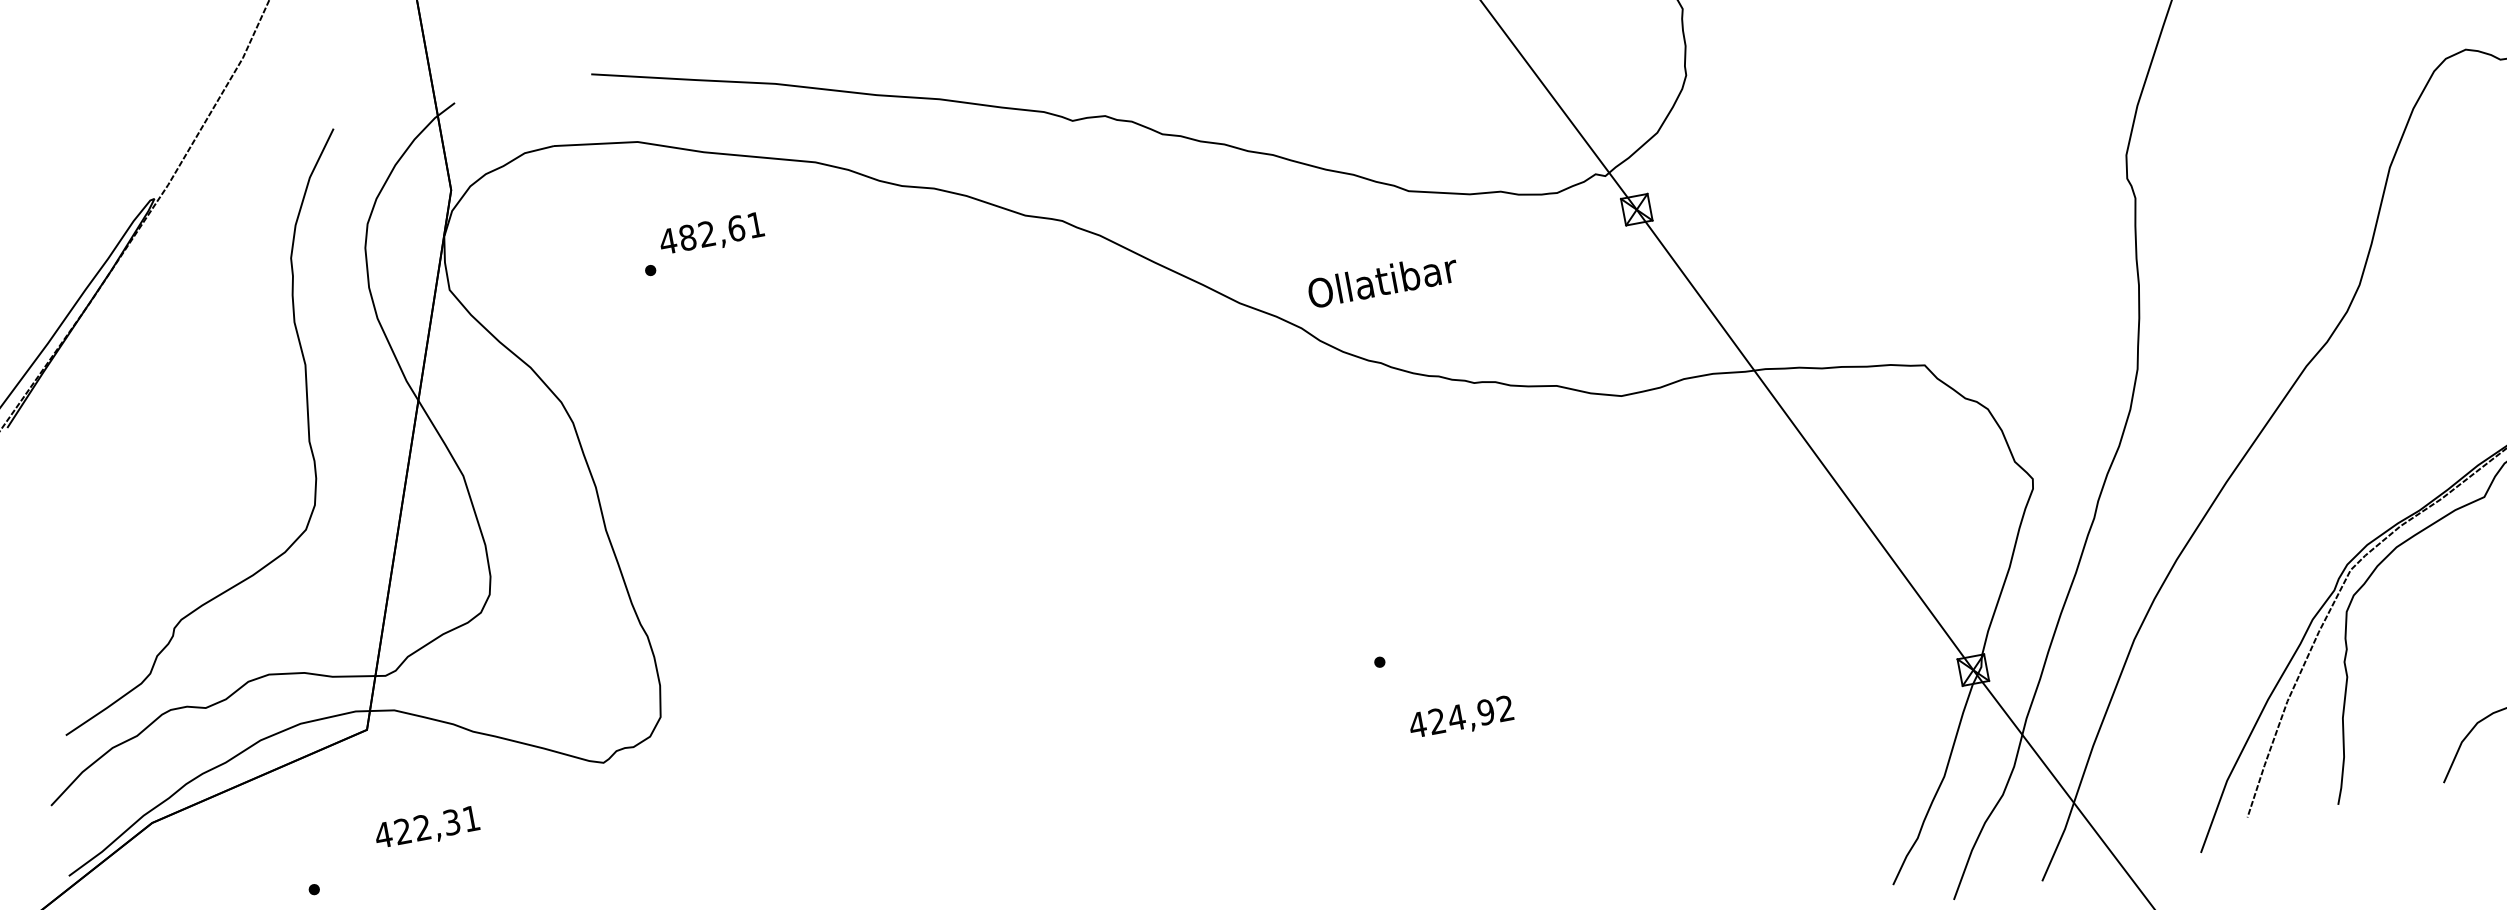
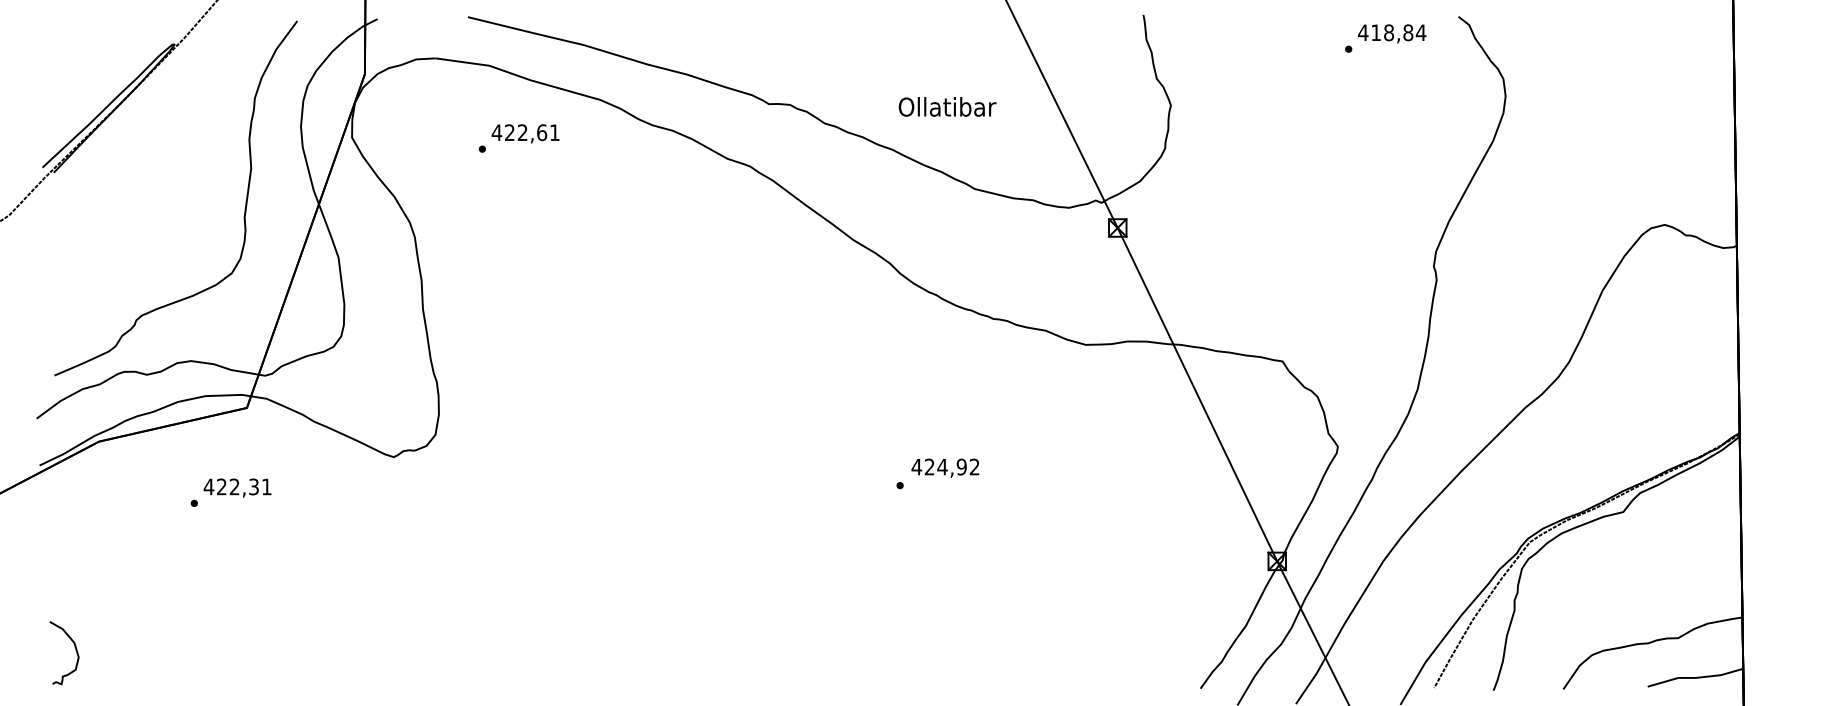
text: (687, 237) -> (509, 132), 482,61 -> 422,61
text: (1382, 280) -> (947, 106), moved
text: (1461, 717) -> (945, 467), moved
text: (427, 827) -> (237, 487), moved

